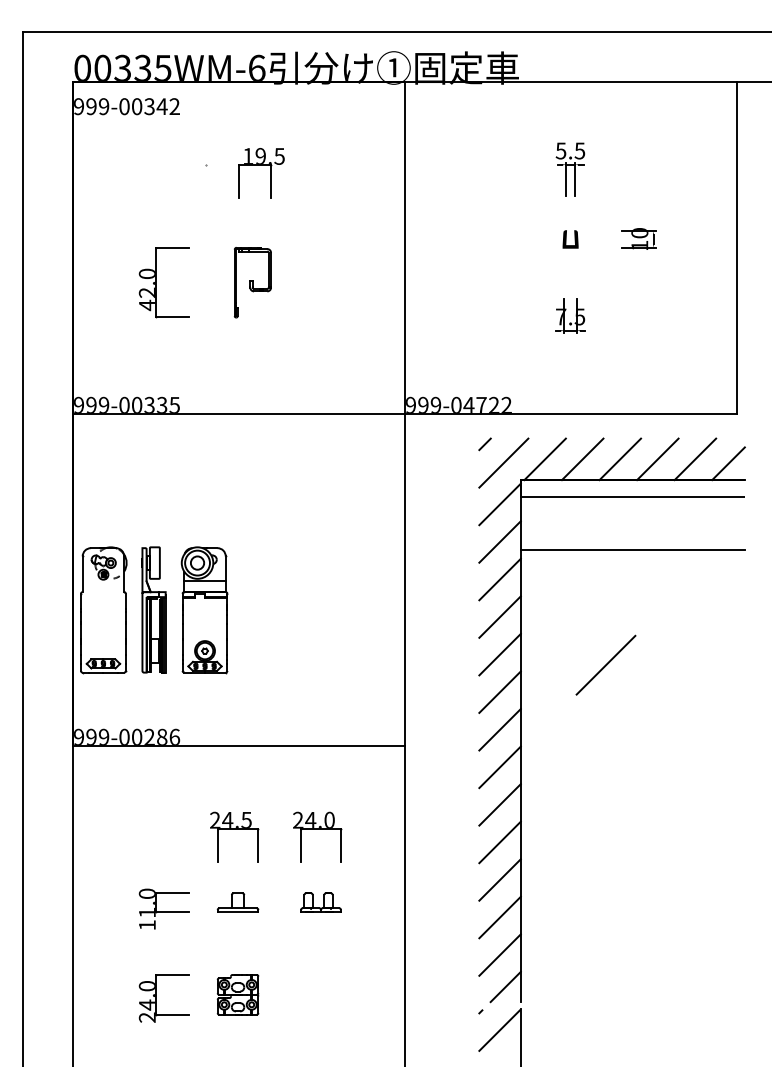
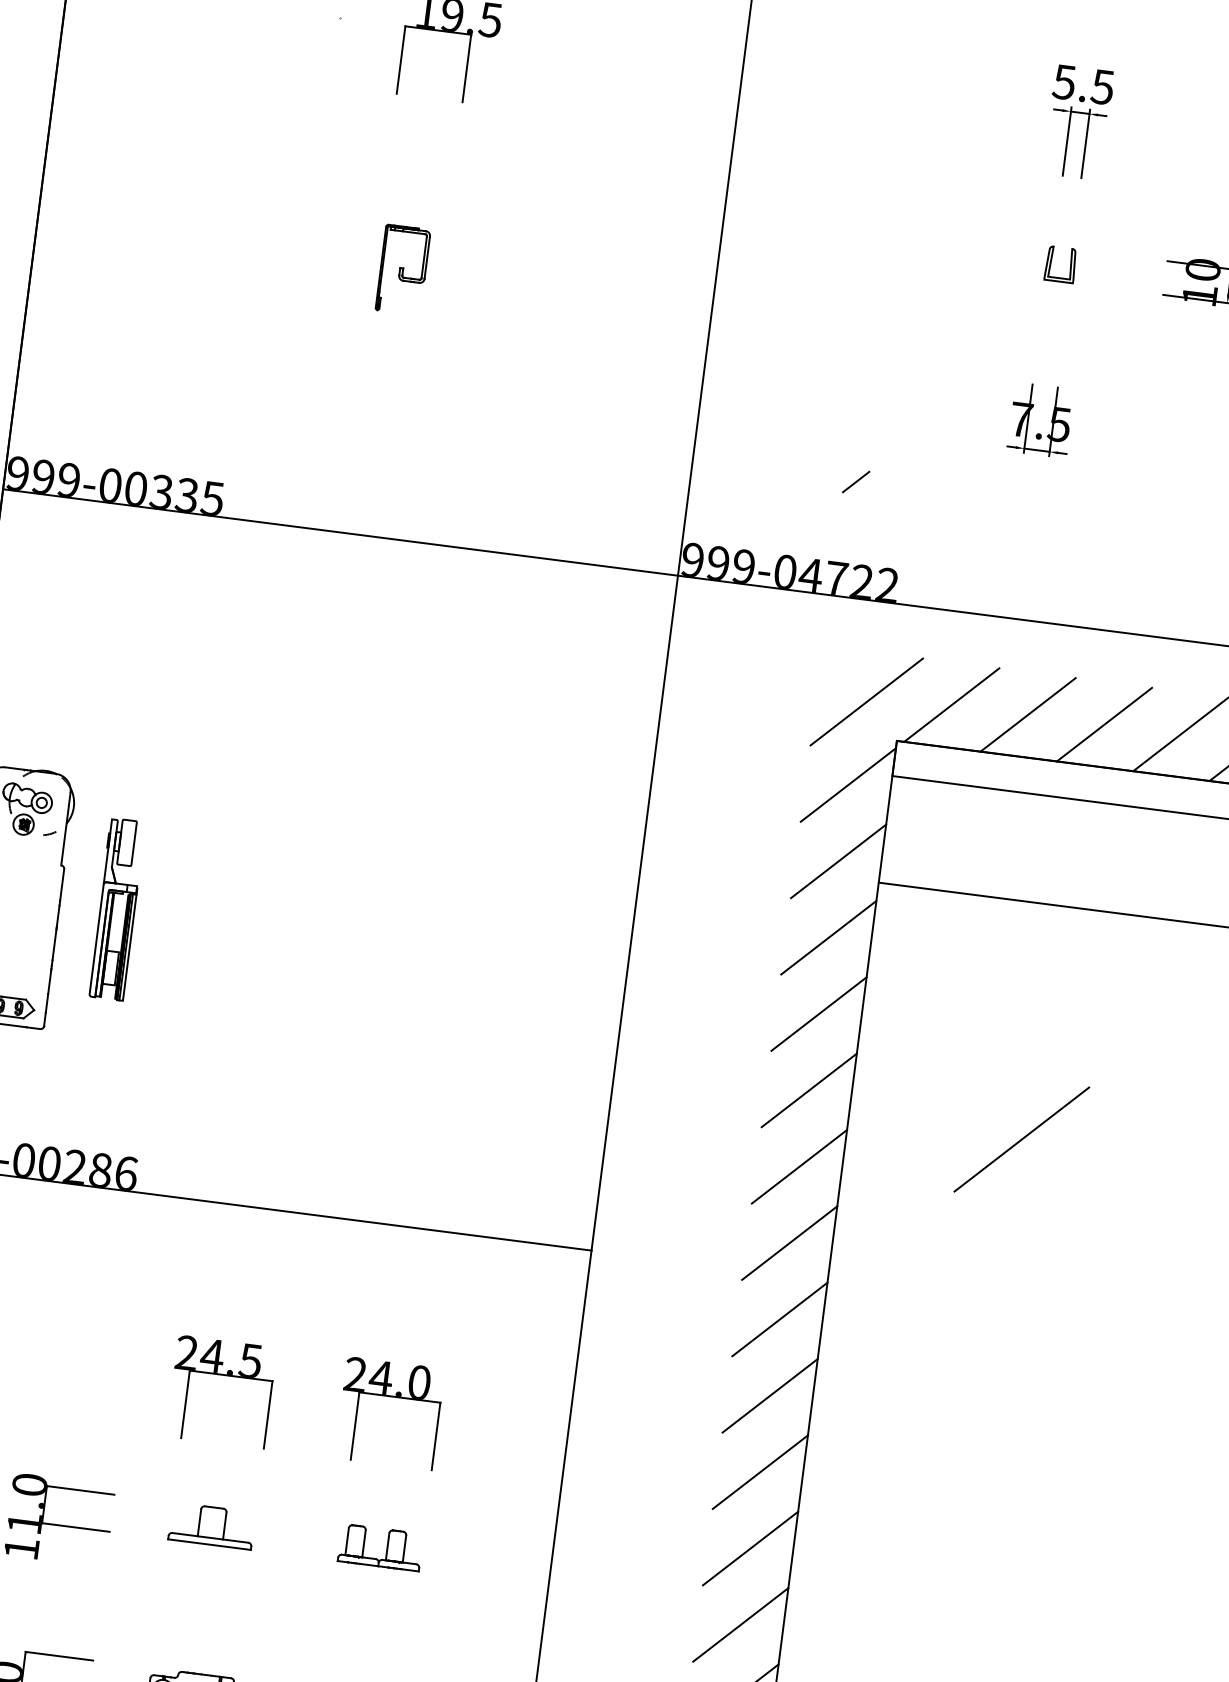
part: (156, 282) -> (207, 244), removed
part: (252, 282) -> (402, 269), size x0.6
line: (484, 444) -> (854, 482), moved
part: (153, 609) -> (116, 908), size x0.7
part: (204, 610) -> (219, 923), removed

